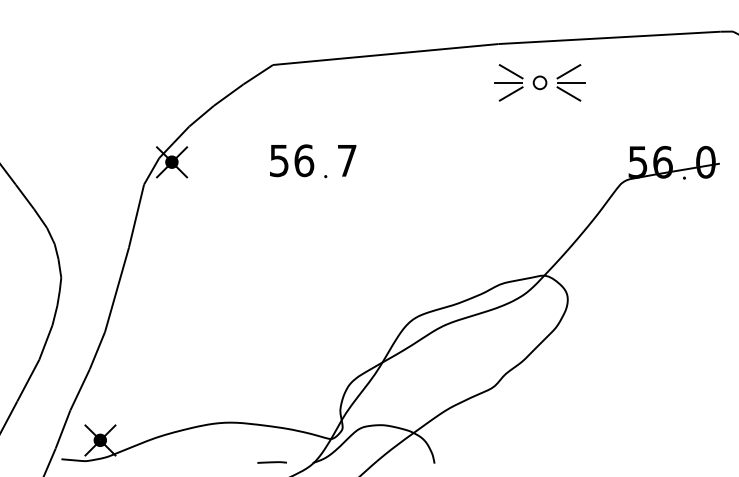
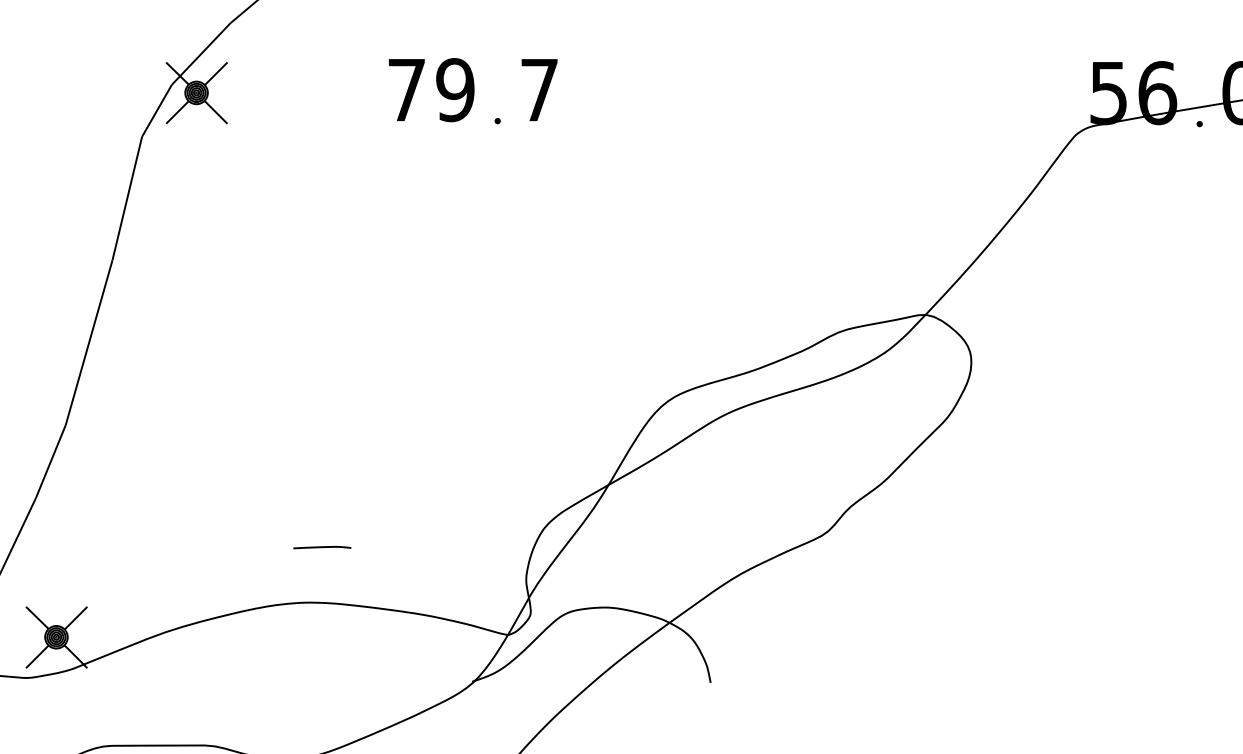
text: (292, 160) -> (432, 89), 56 -> 79
line: (271, 462) -> (321, 547), moved

